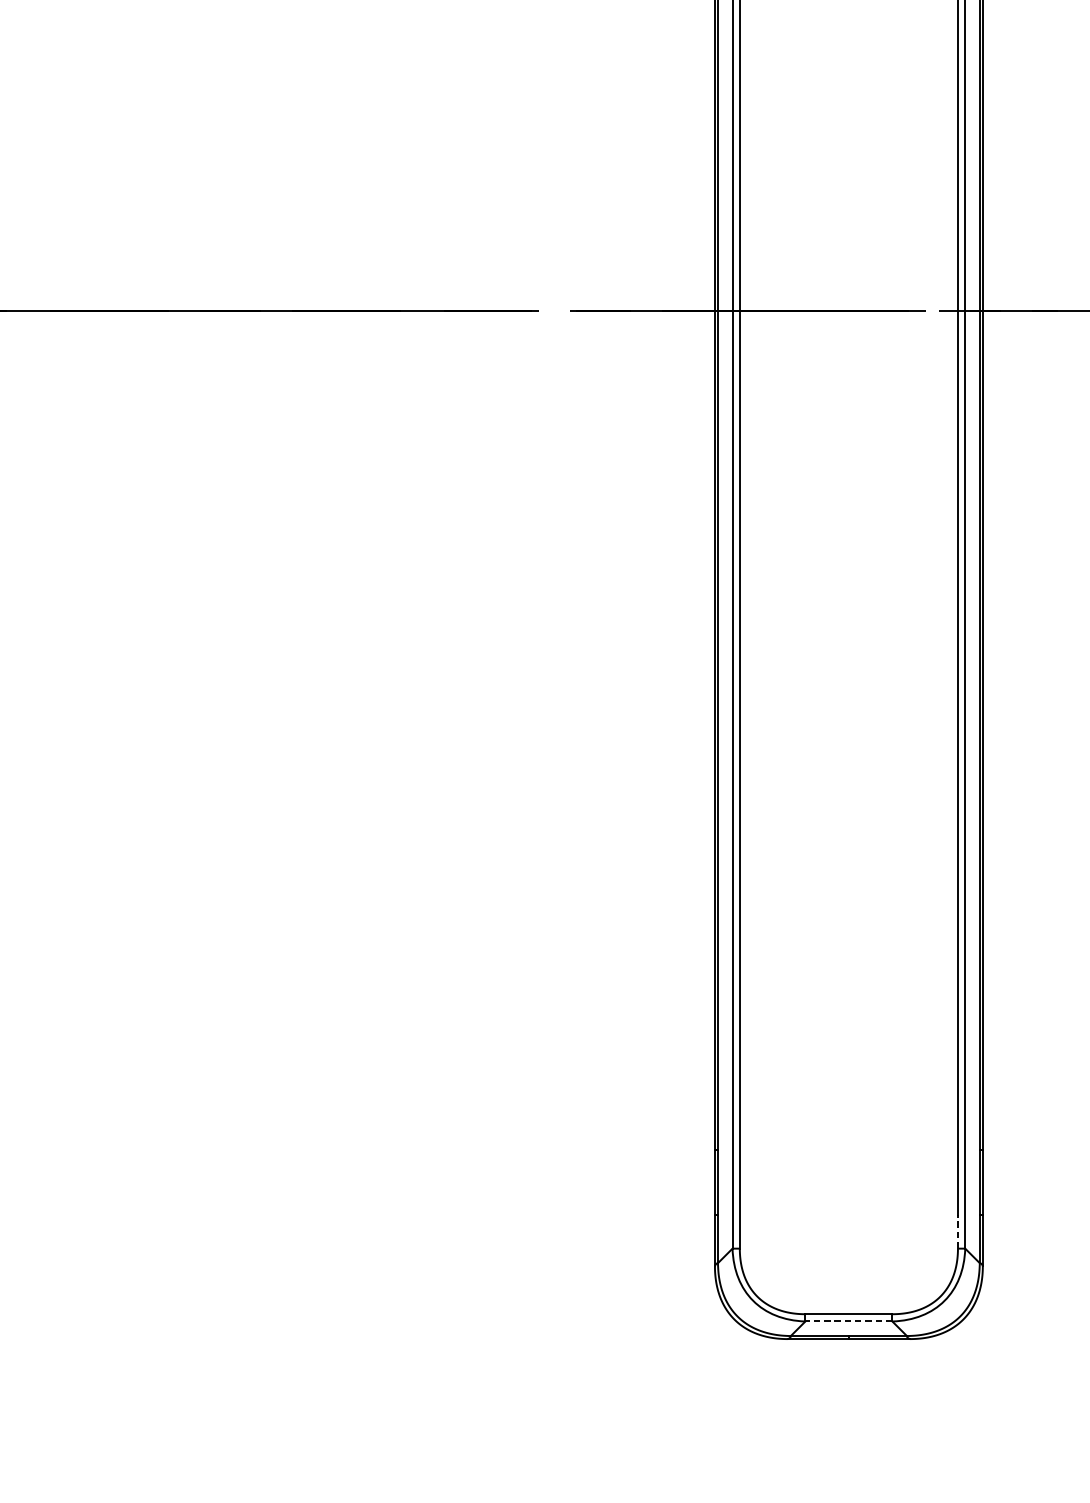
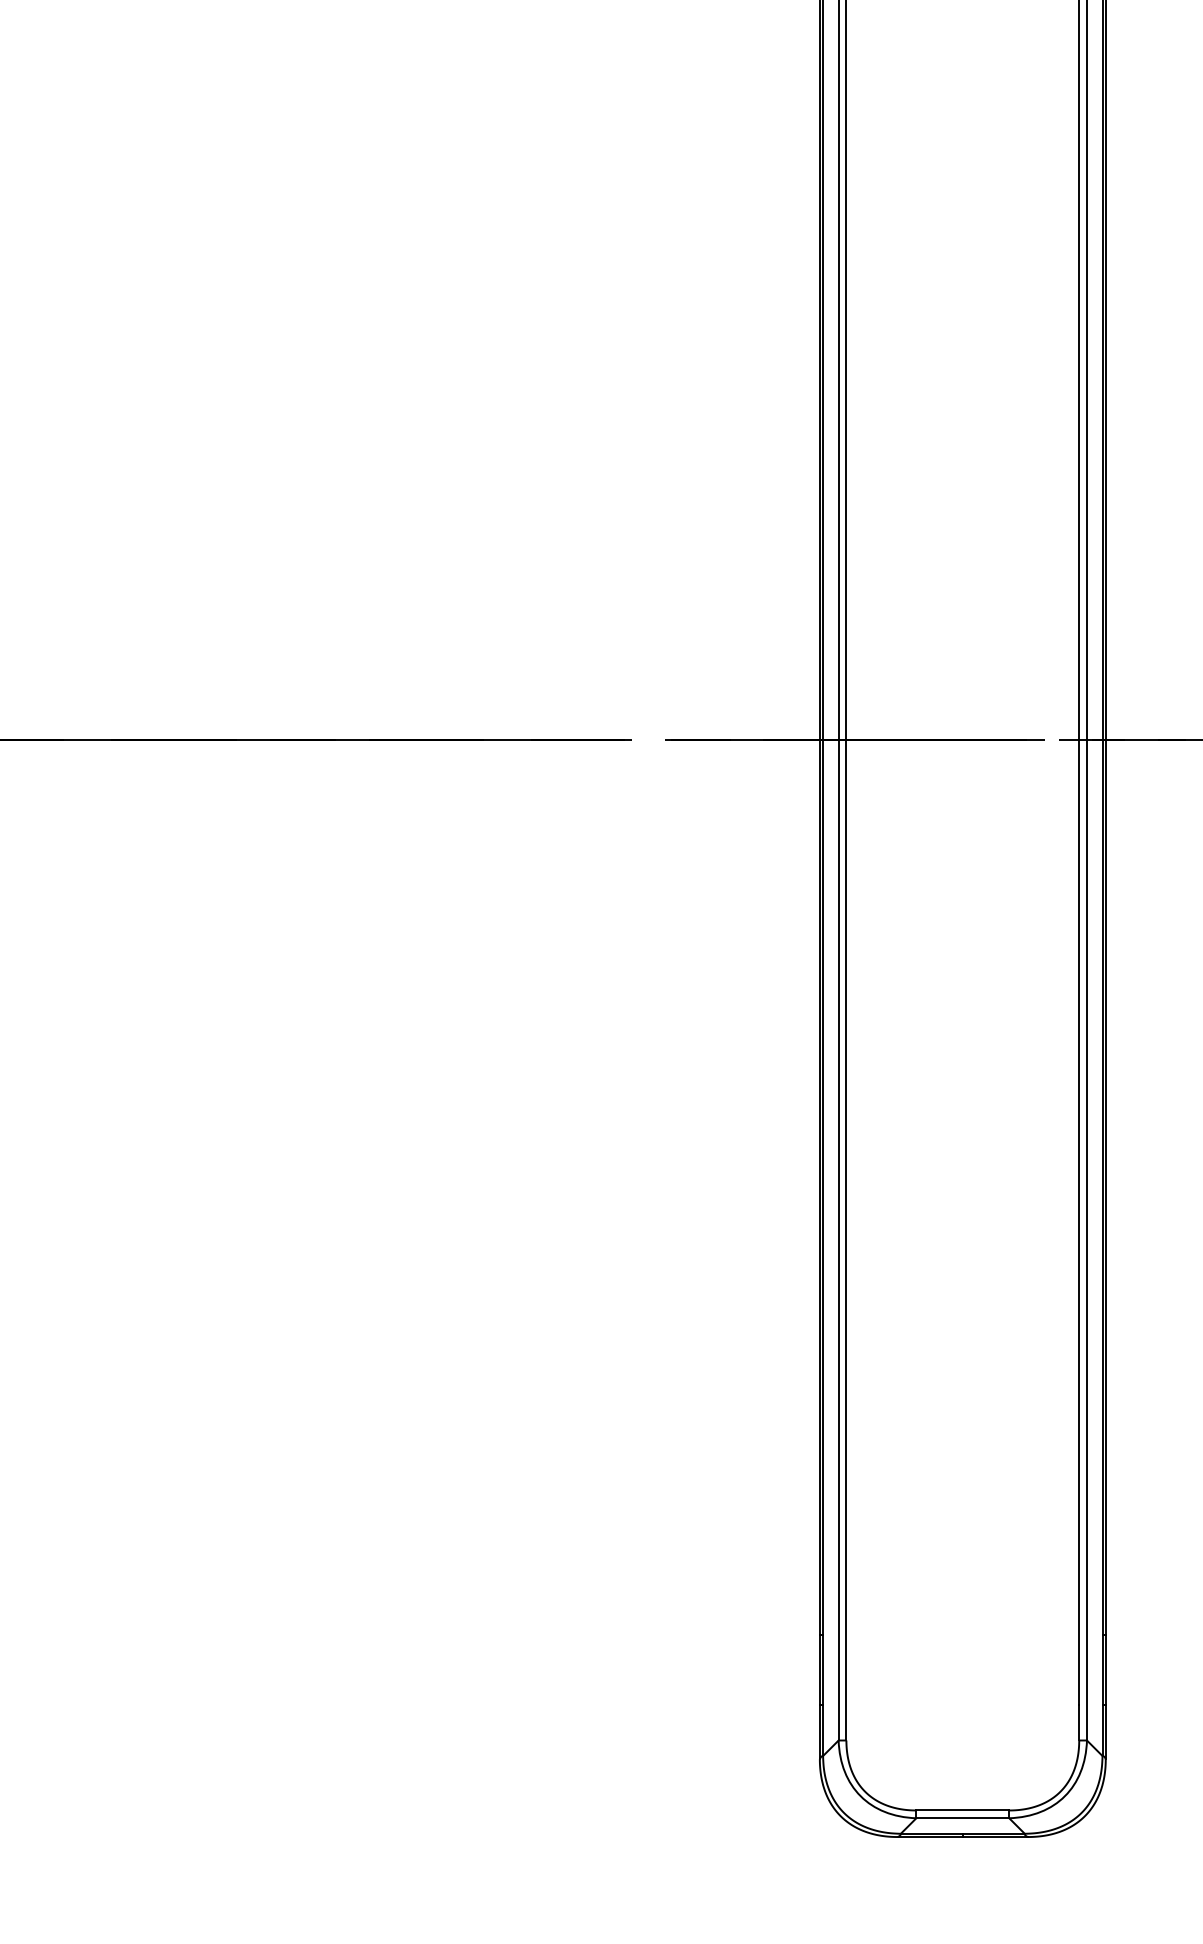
line: (958, 1231) -> (1079, 1722), dashed -> solid
line: (848, 1321) -> (962, 1818), dashed -> solid

